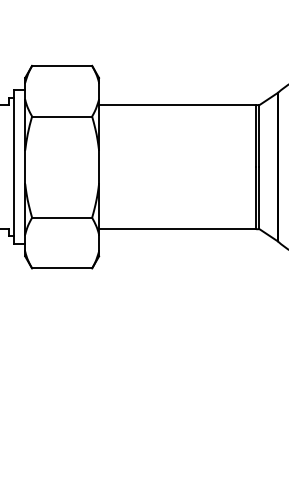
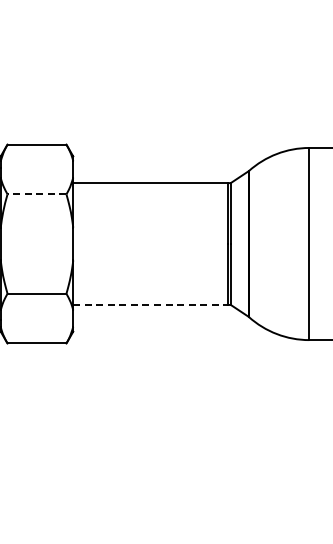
line: (61, 116) -> (36, 194), solid -> dashed
line: (177, 228) -> (150, 304), solid -> dashed

